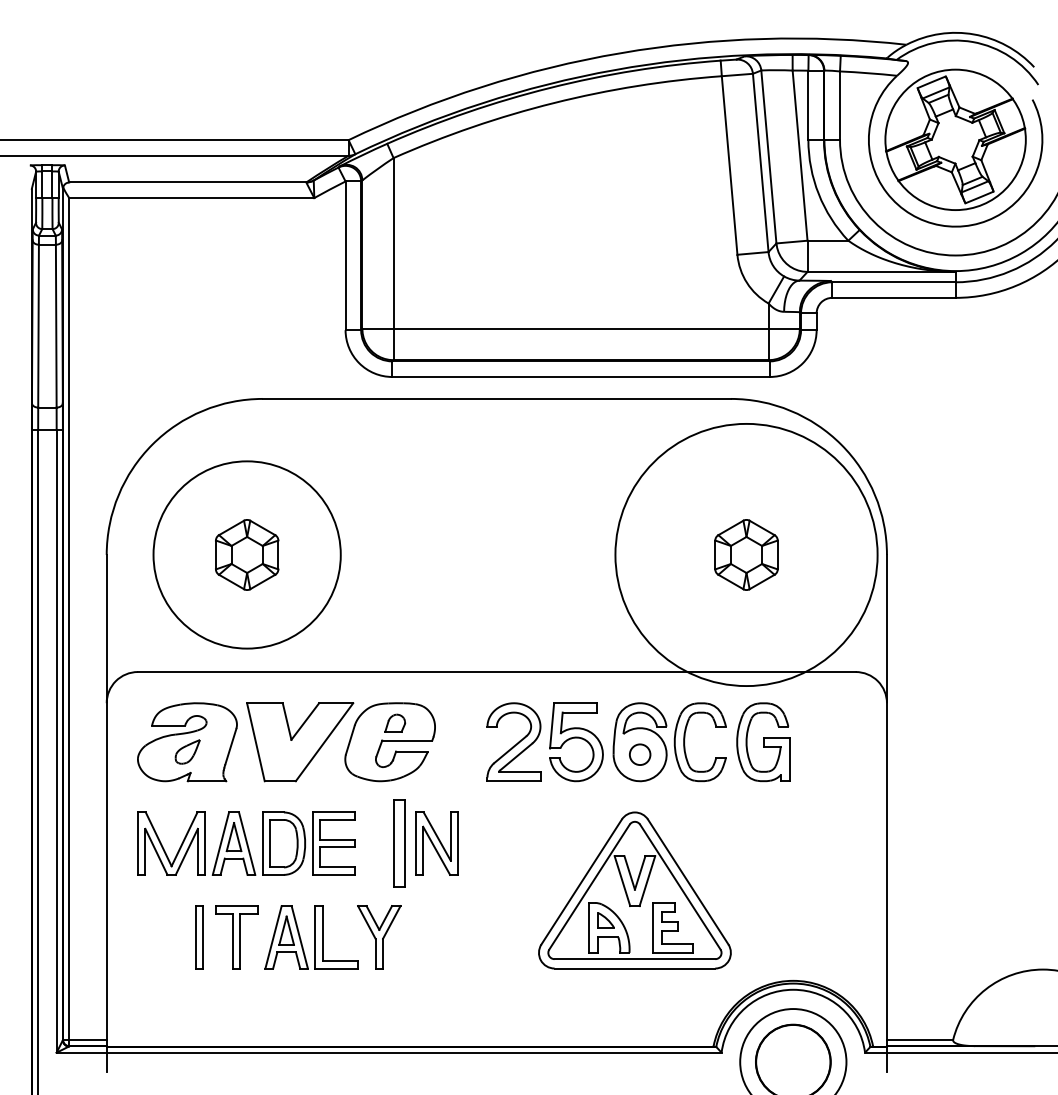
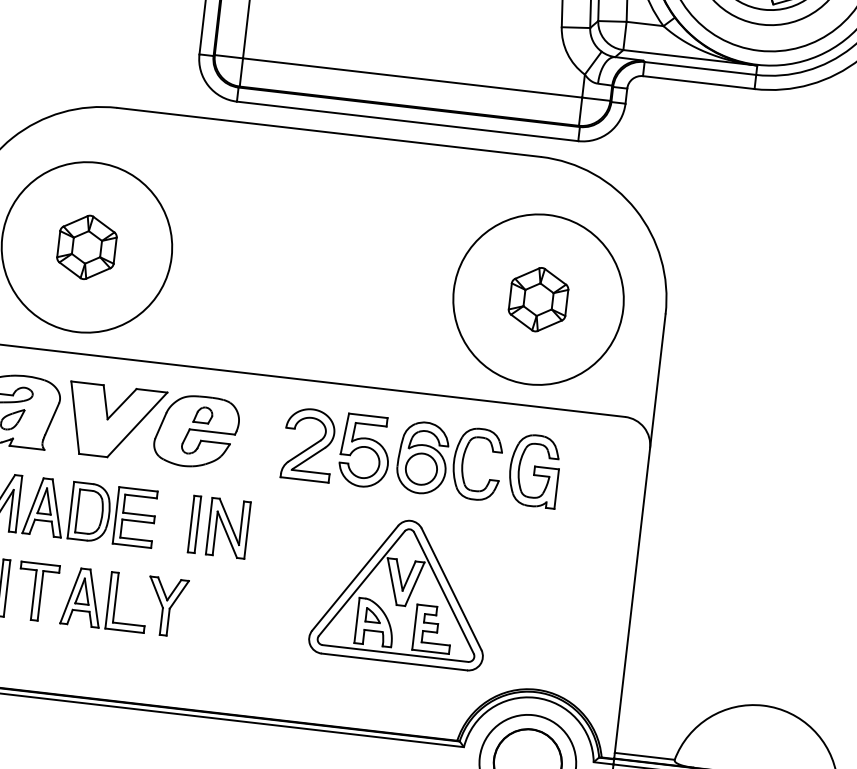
circle: (746, 554) -> (538, 299), size x0.71
circle: (639, 754) -> (420, 468), size x1.67
part: (399, 843) -> (194, 524), size x0.71

